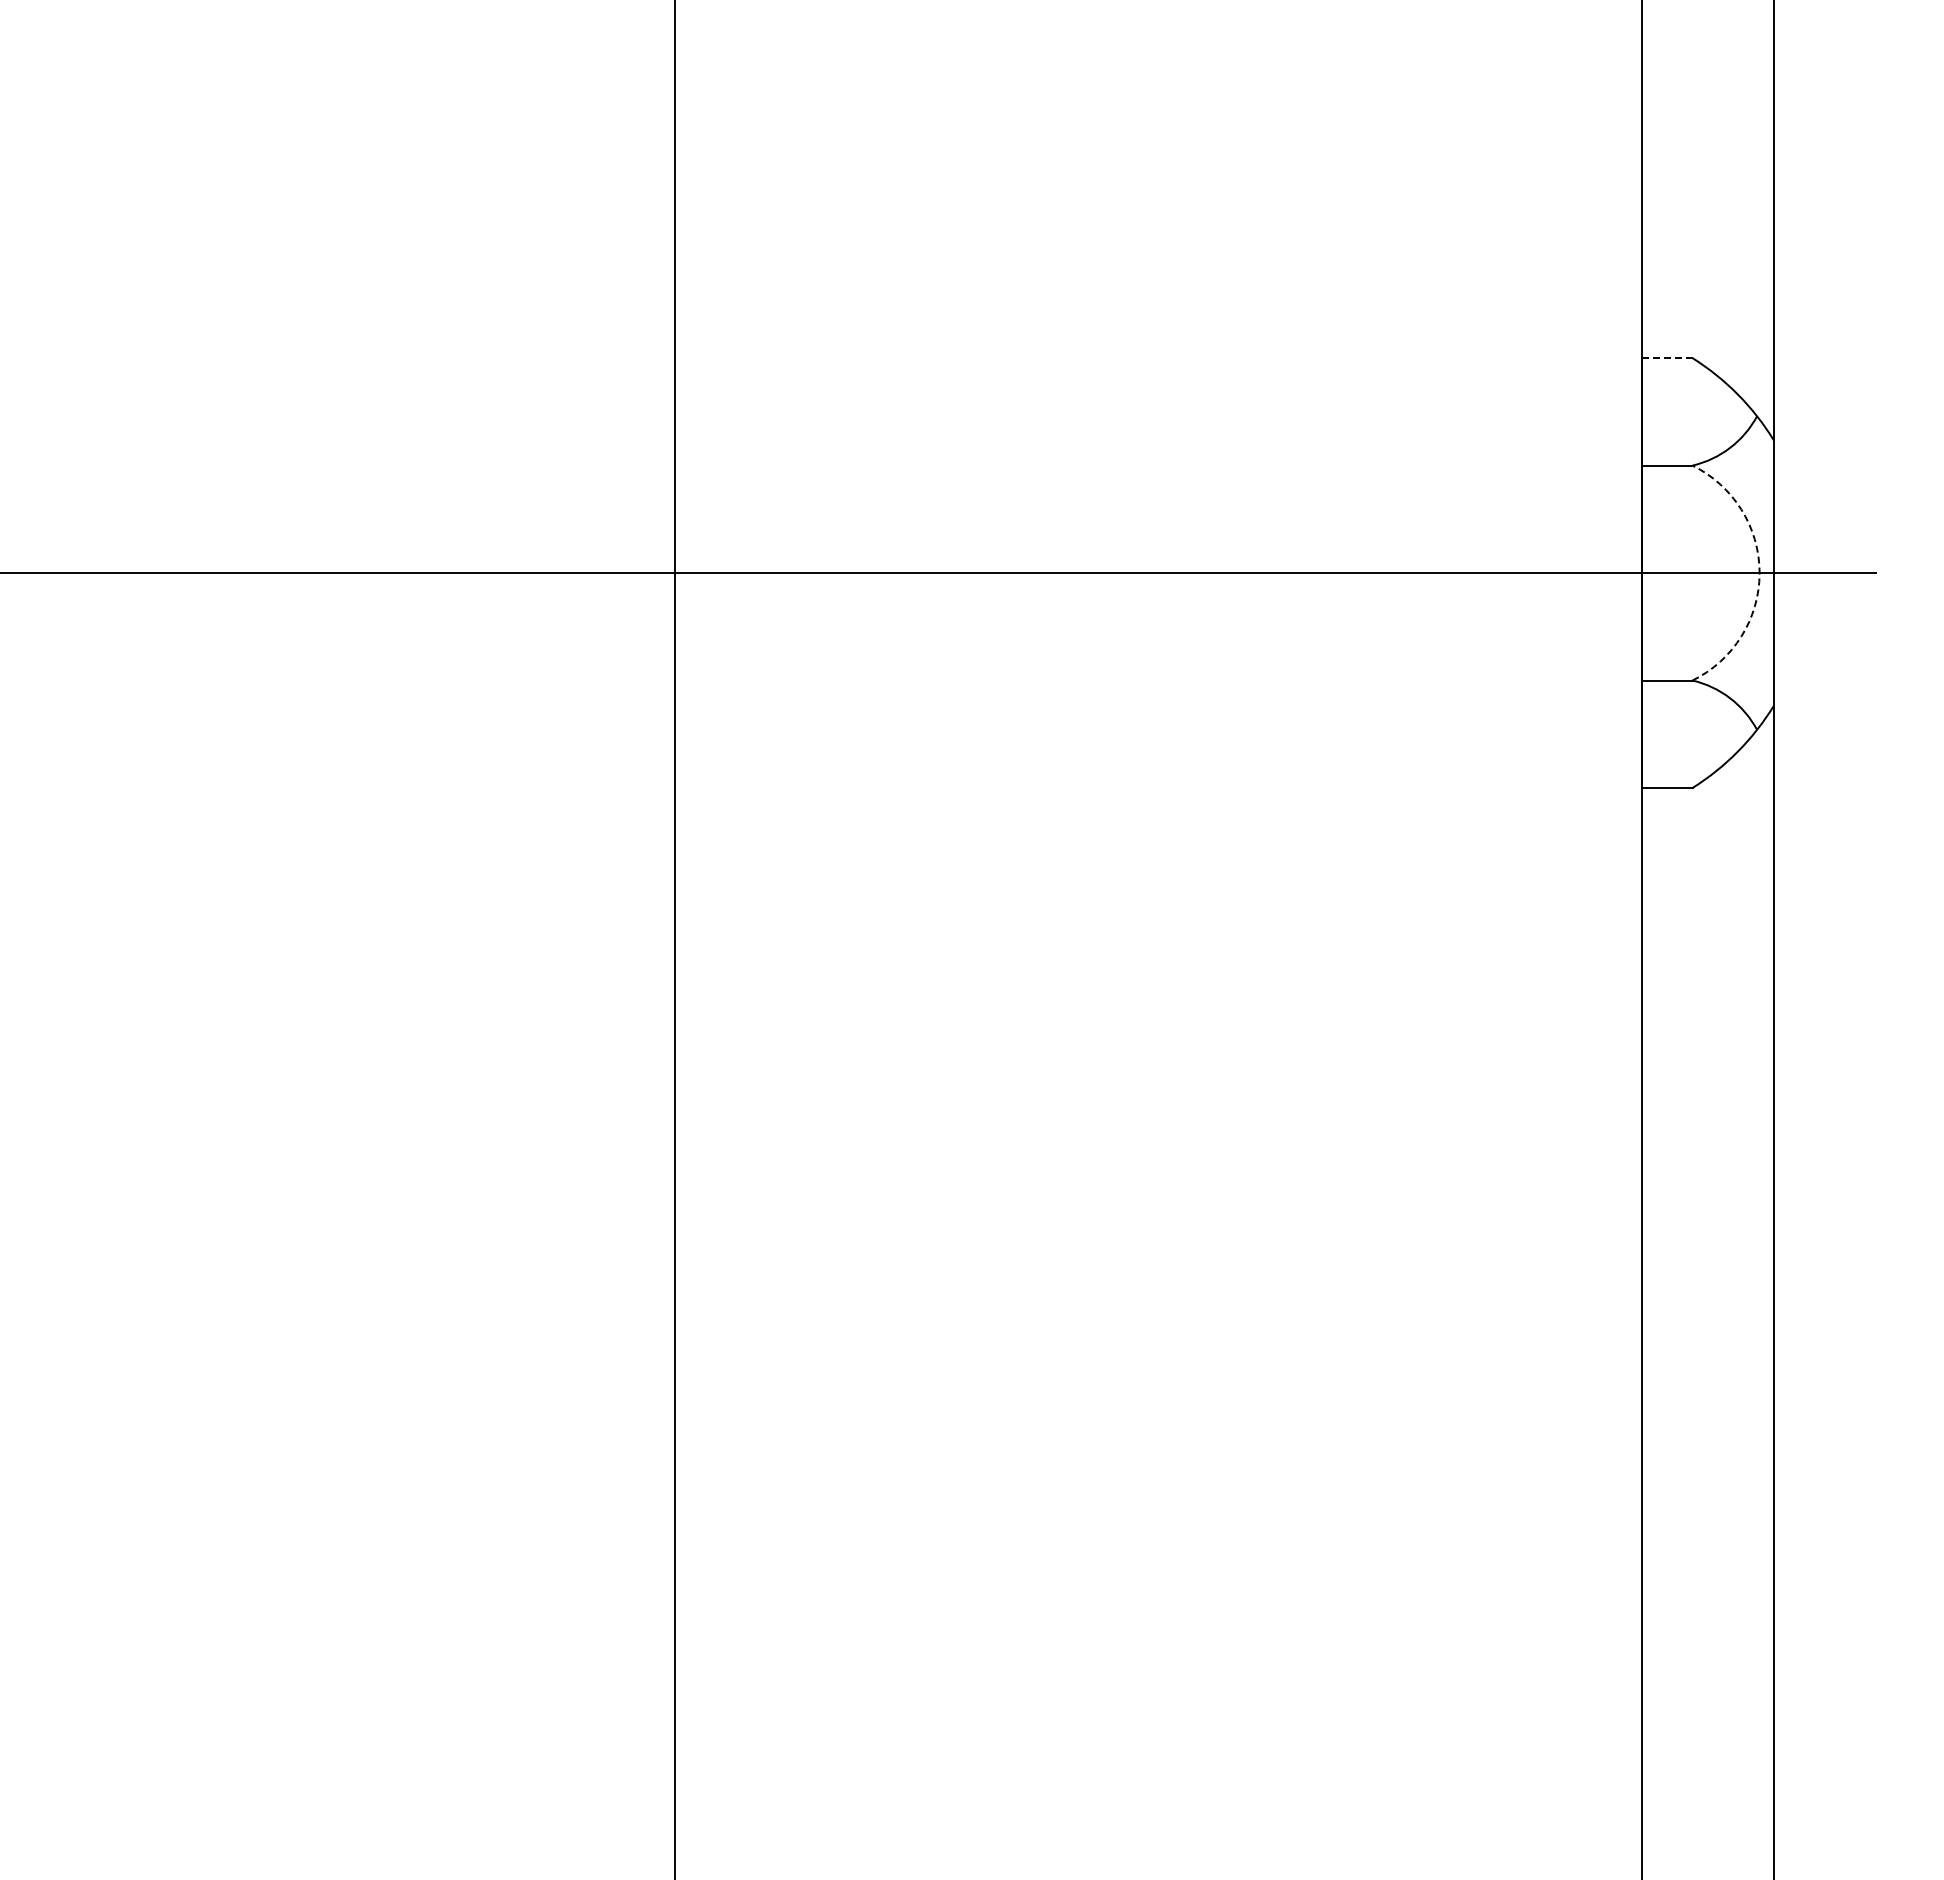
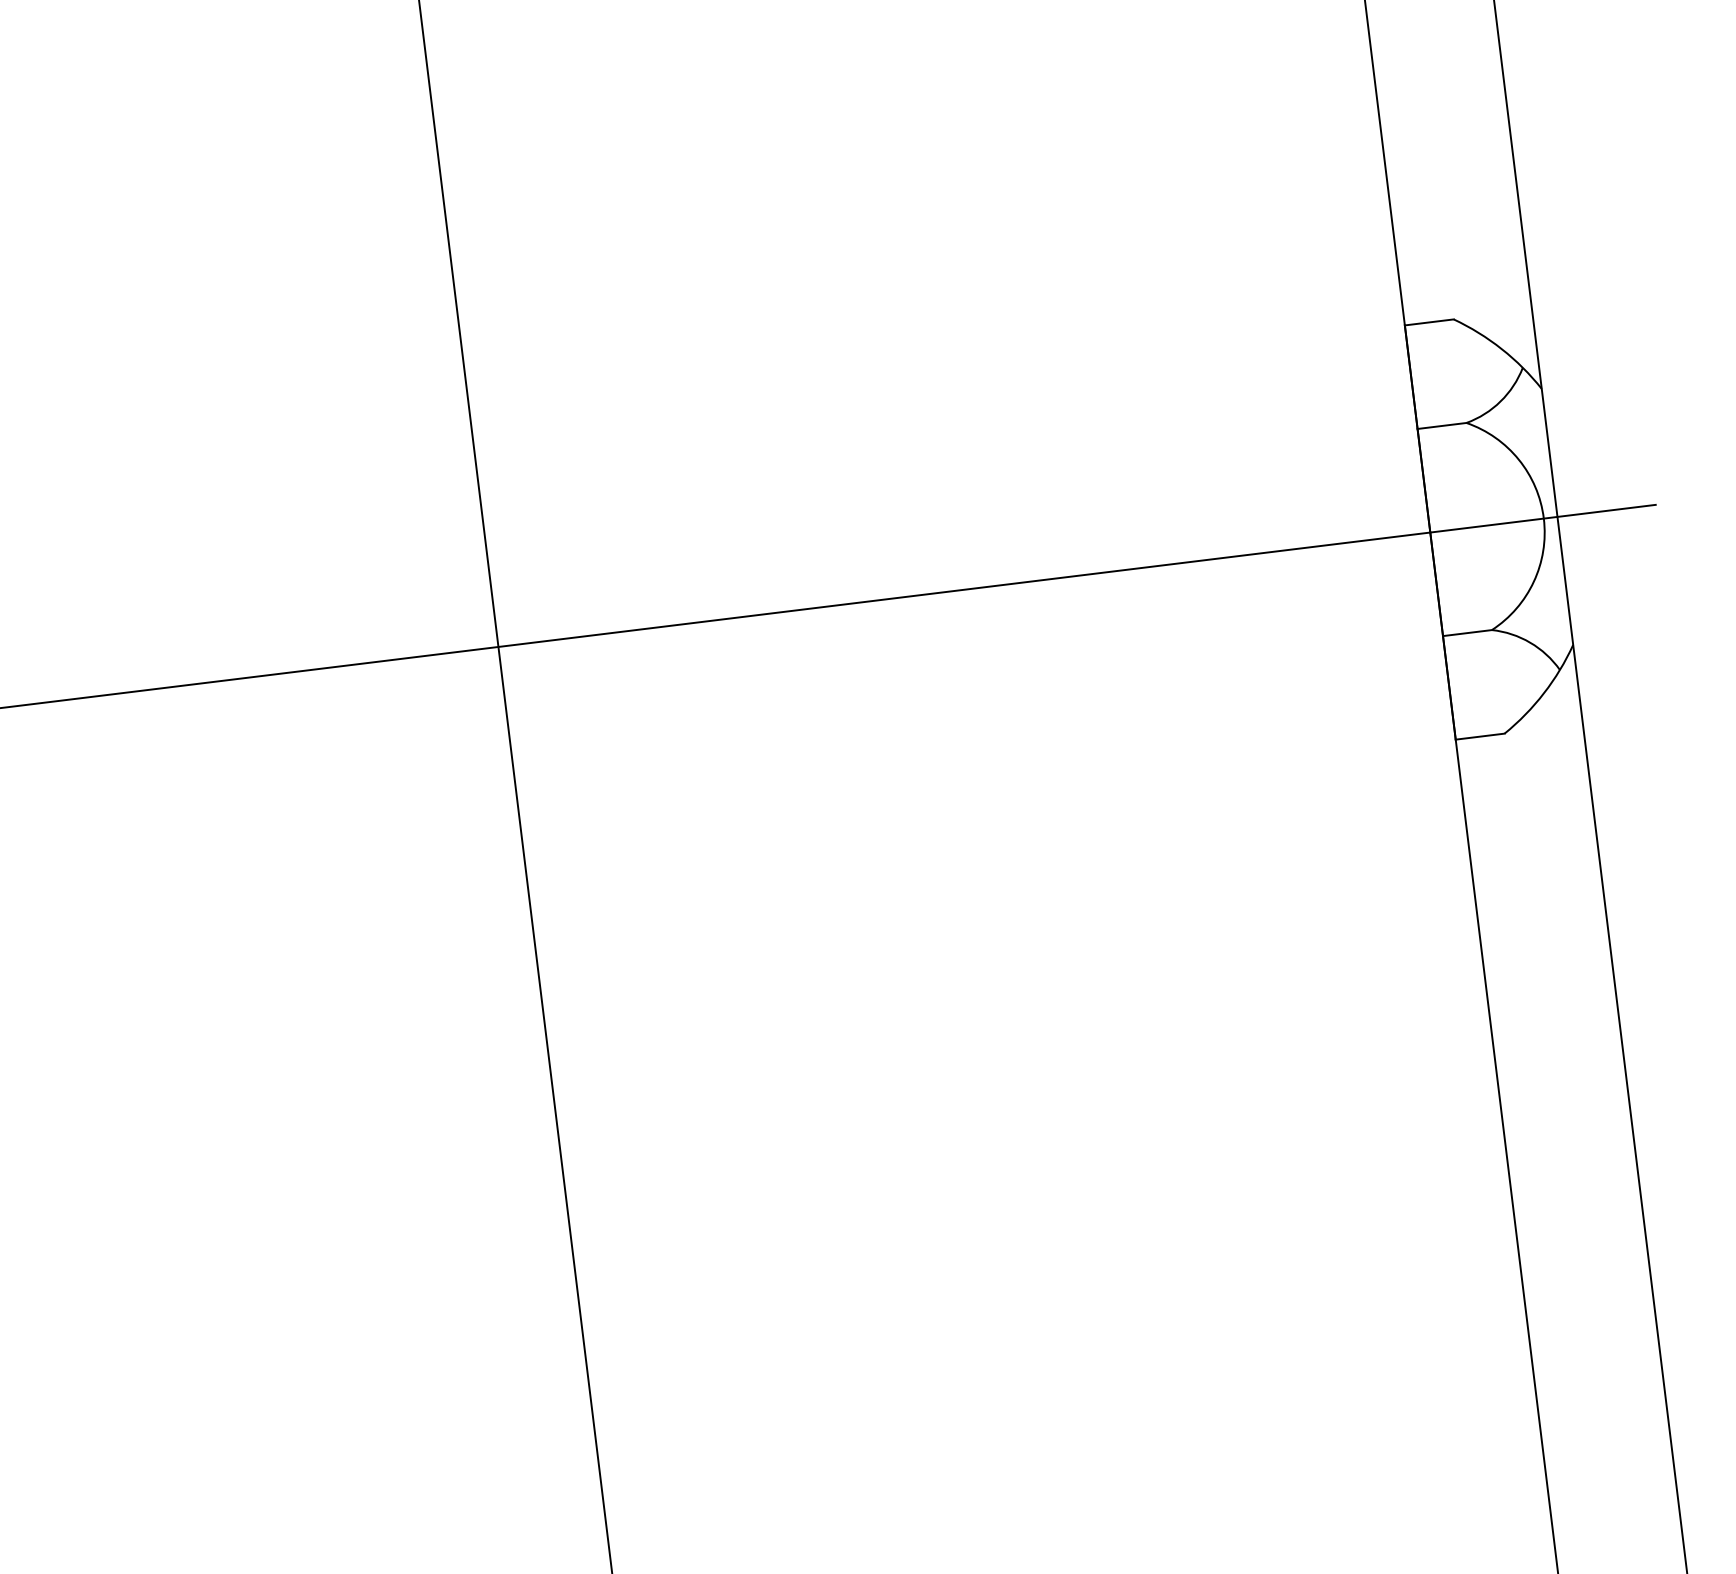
line: (1667, 358) -> (1429, 322), dashed -> solid
arc: (1759, 573) -> (1543, 519), dashed -> solid

